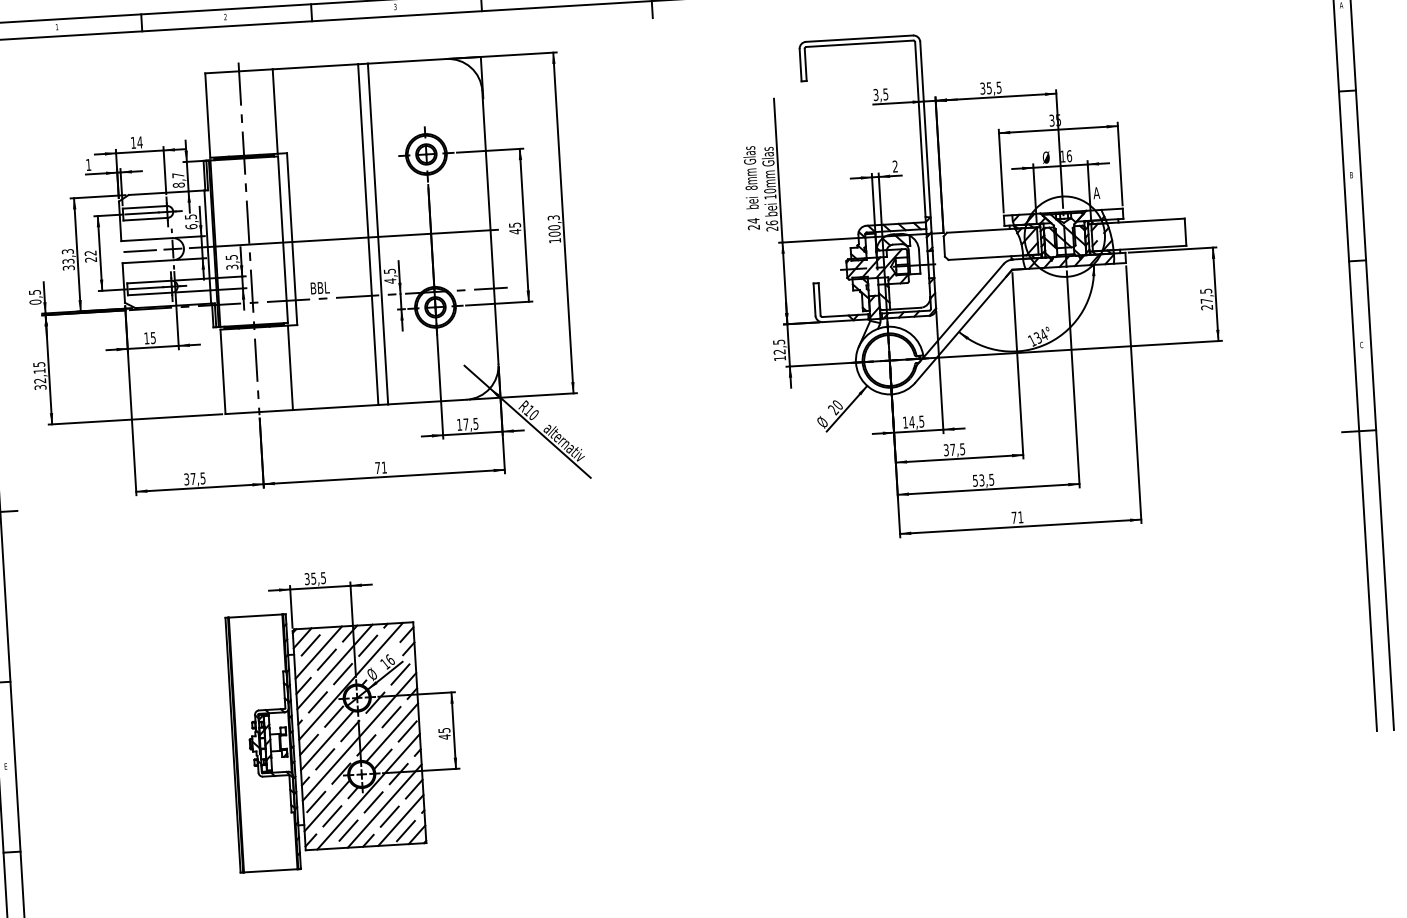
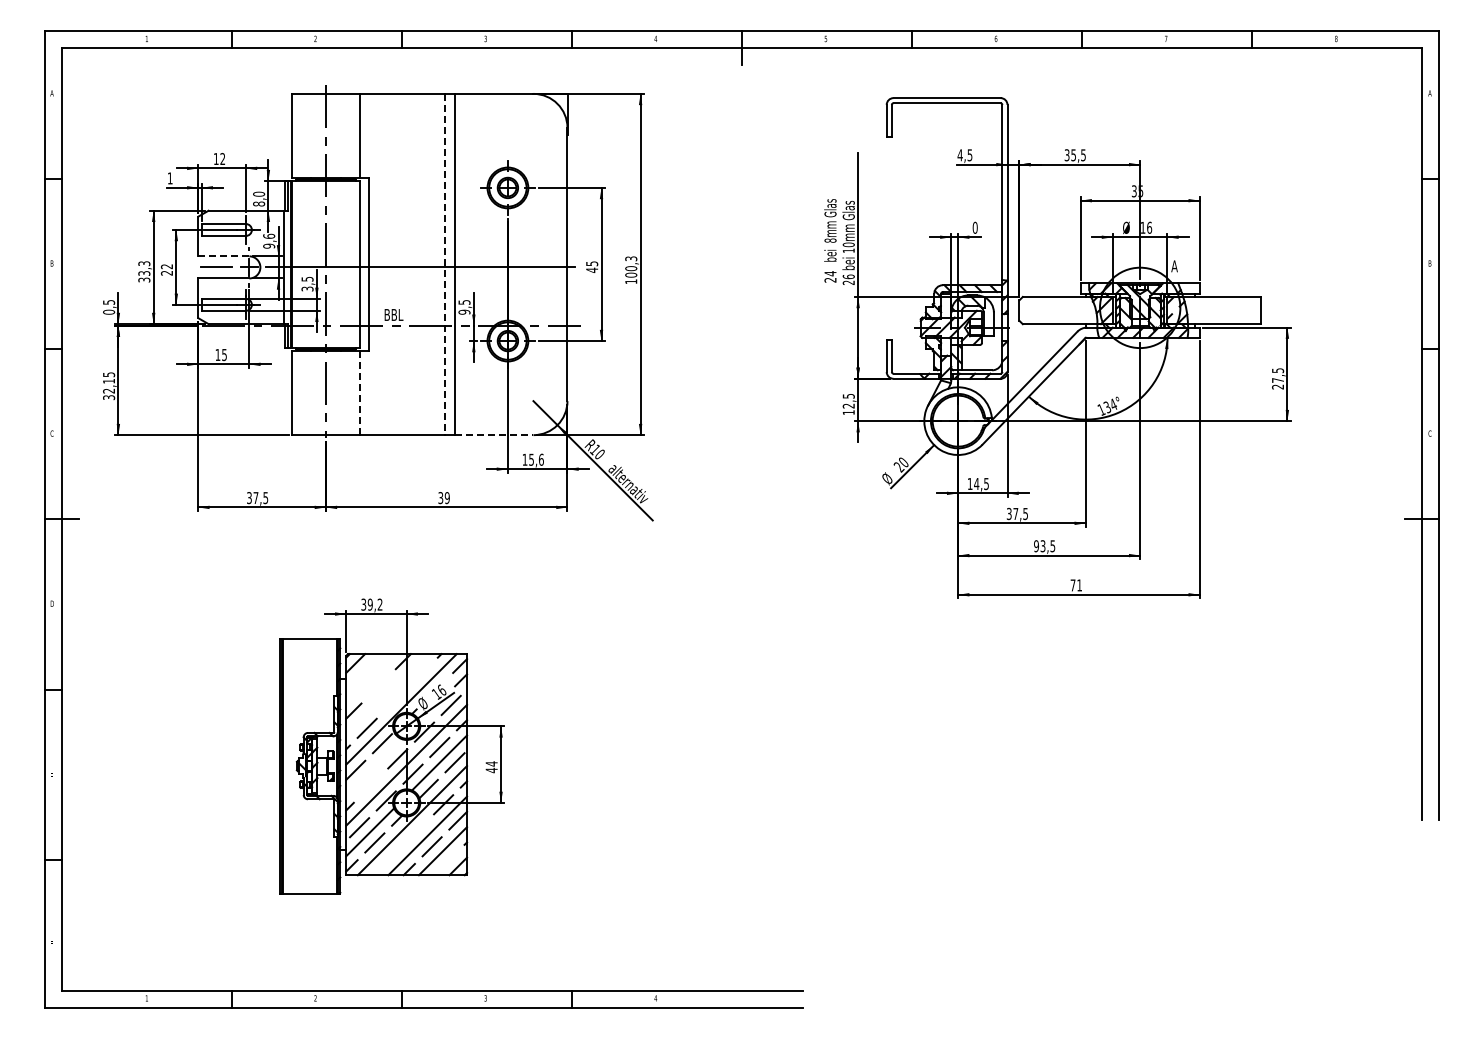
text: (875, 95) -> (959, 155), 3,5 -> 4,5
text: (139, 141) -> (222, 158), 14 -> 12
text: (894, 166) -> (974, 227), 2 -> 0
text: (178, 174) -> (259, 193), 8,7 -> 8,0
text: (191, 221) -> (269, 240), 6,5 -> 9,6
line: (368, 234) -> (445, 264), solid -> dashed
line: (146, 239) -> (223, 256), solid -> dashed
text: (390, 280) -> (464, 311), 4,5 -> 9,5
line: (290, 367) -> (359, 392), solid -> dashed
line: (427, 402) -> (494, 435), solid -> dashed
text: (471, 423) -> (536, 459), 17,5 -> 15,6
text: (380, 468) -> (443, 498), 71 -> 39
text: (975, 480) -> (1036, 545), 53,5 -> 93,5
text: (317, 578) -> (374, 604), 35,5 -> 39,2
line: (309, 644) -> (362, 670), removed
line: (367, 645) -> (420, 674), removed
line: (318, 652) -> (370, 678), removed
line: (326, 658) -> (378, 685), removed
line: (335, 667) -> (386, 694), removed
line: (342, 673) -> (393, 701), removed
text: (444, 730) -> (491, 763), 45 -> 44
line: (327, 741) -> (374, 767), removed
line: (324, 759) -> (370, 785), removed
line: (373, 802) -> (416, 831), removed
line: (347, 829) -> (389, 857), removed
line: (405, 830) -> (446, 861), removed

